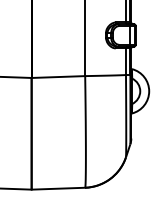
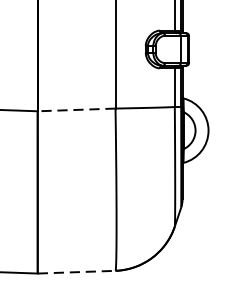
line: (58, 77) -> (76, 110), solid -> dashed
line: (58, 188) -> (76, 271), solid -> dashed

